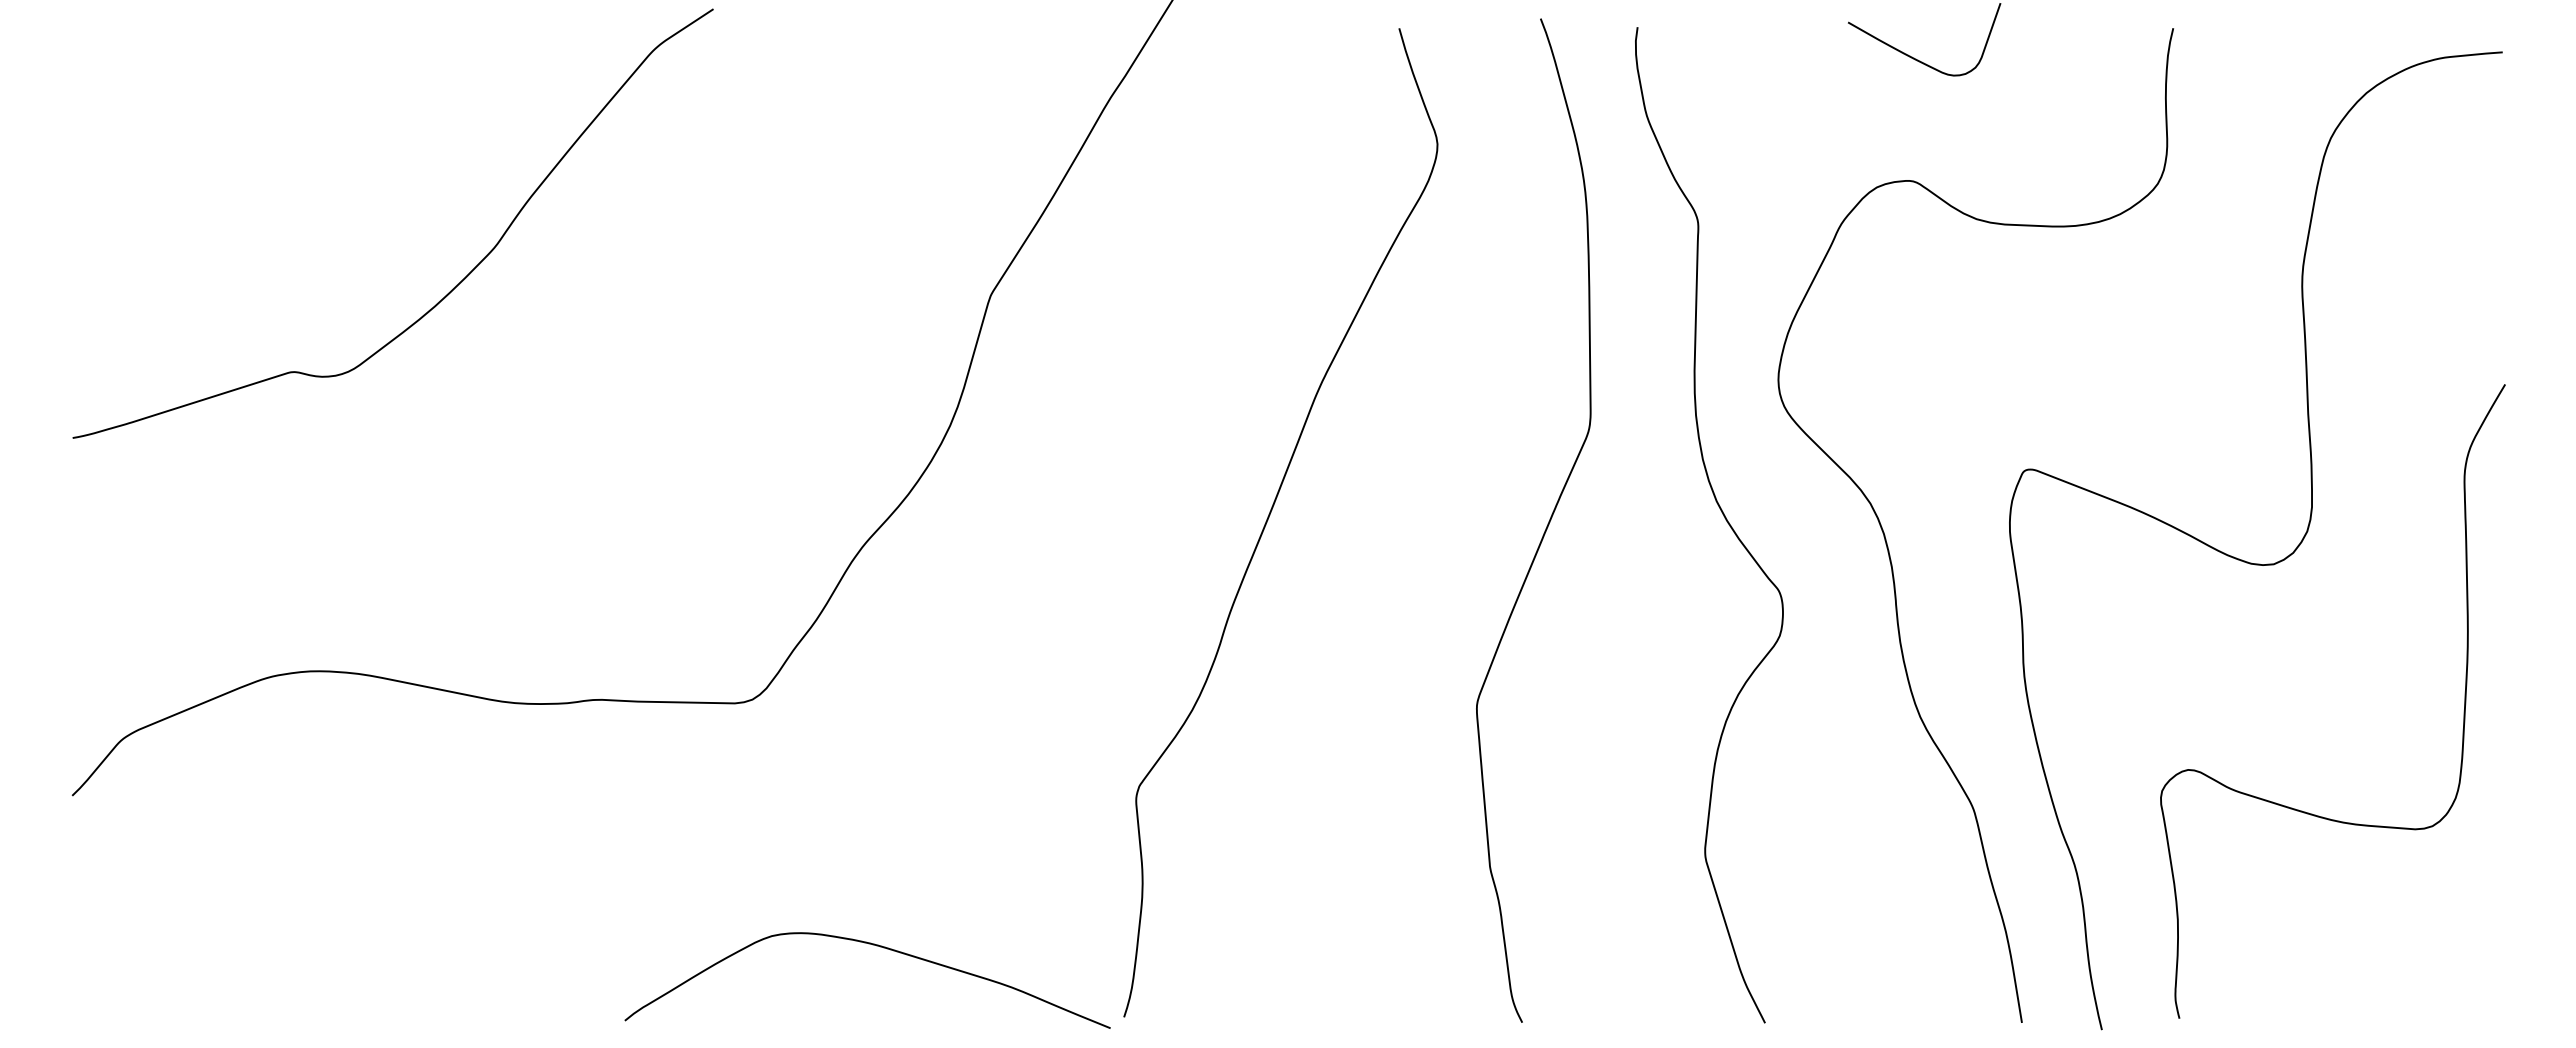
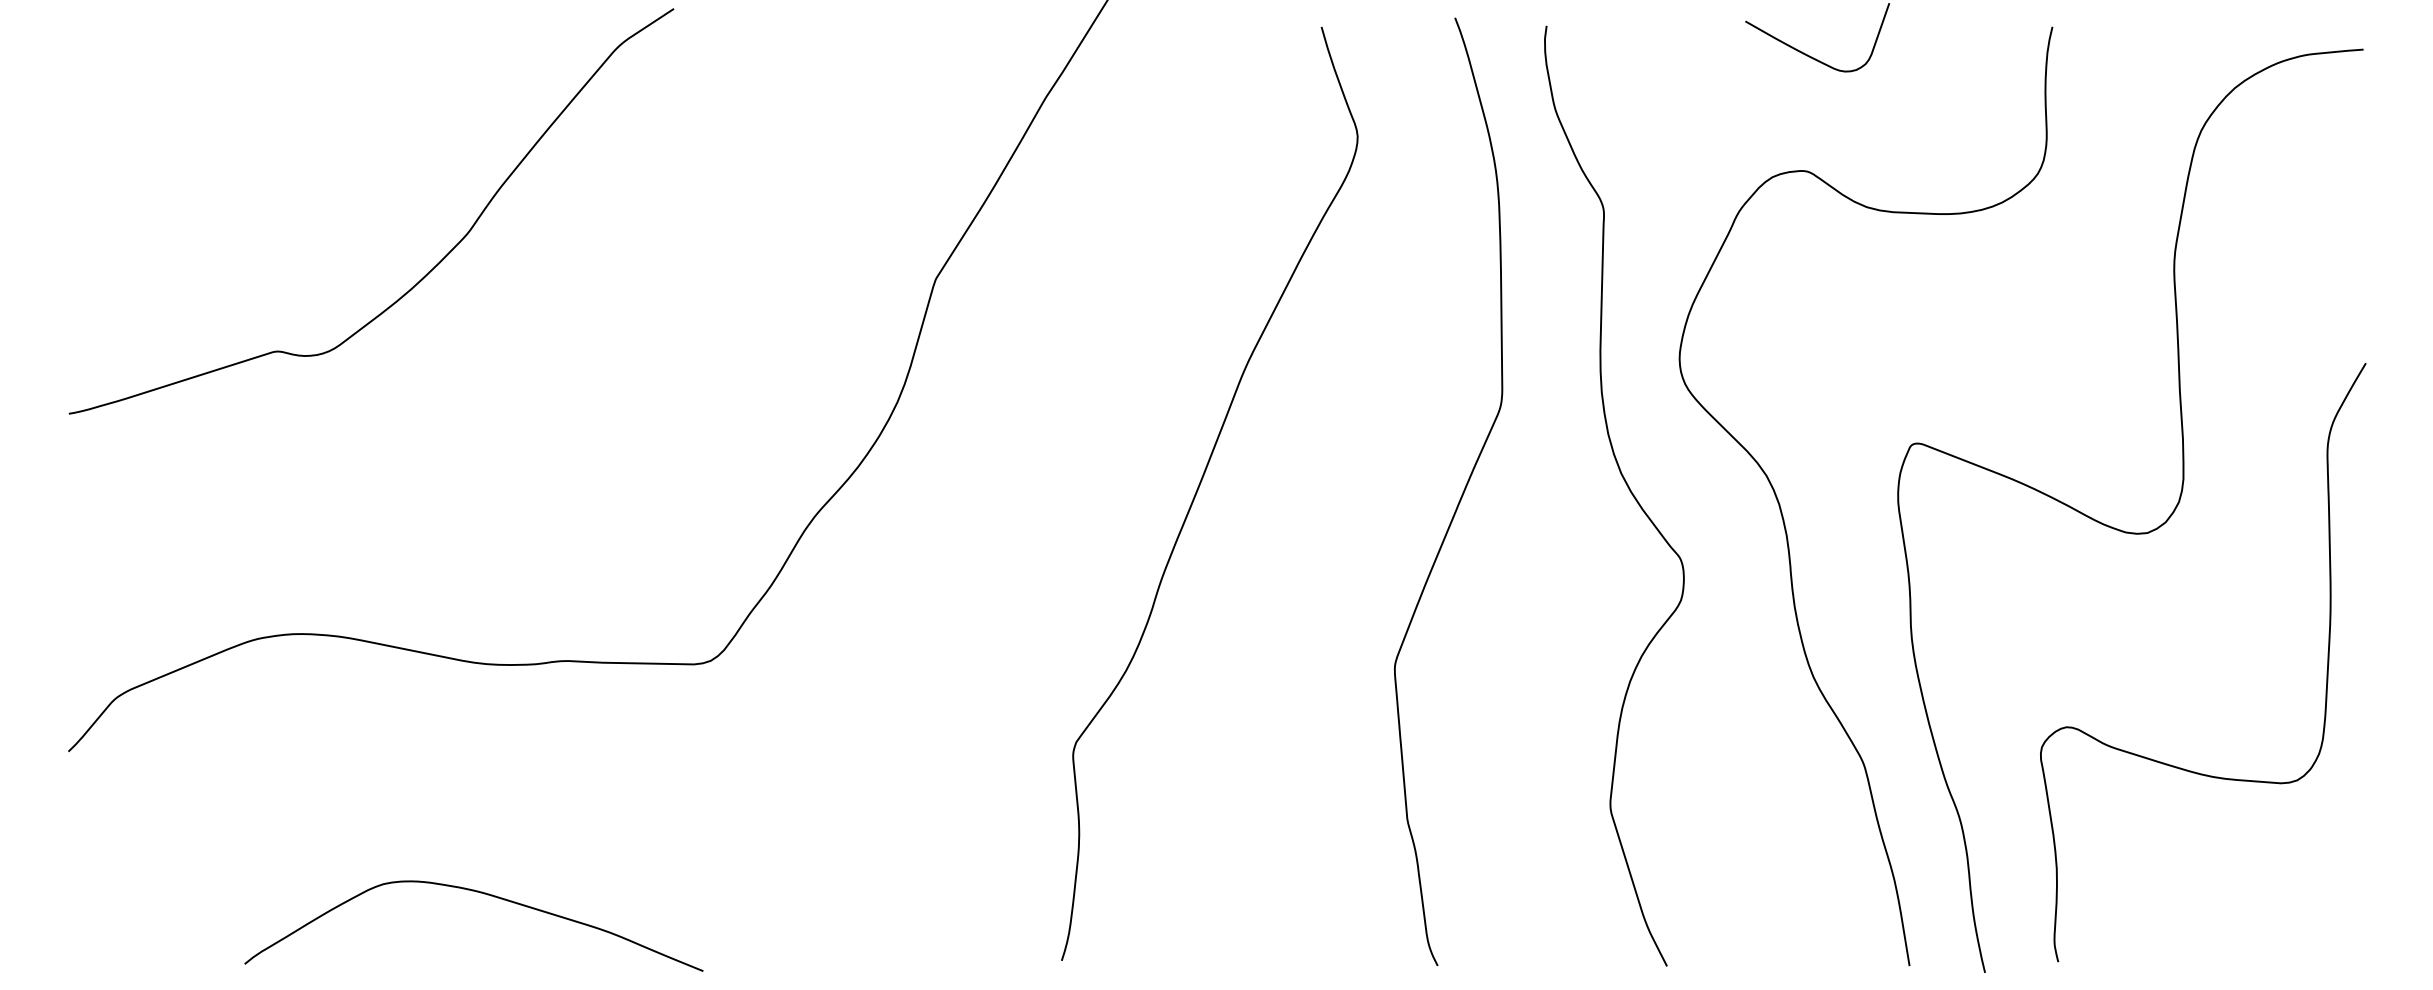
curve: (876, 946) -> (482, 893), moved

